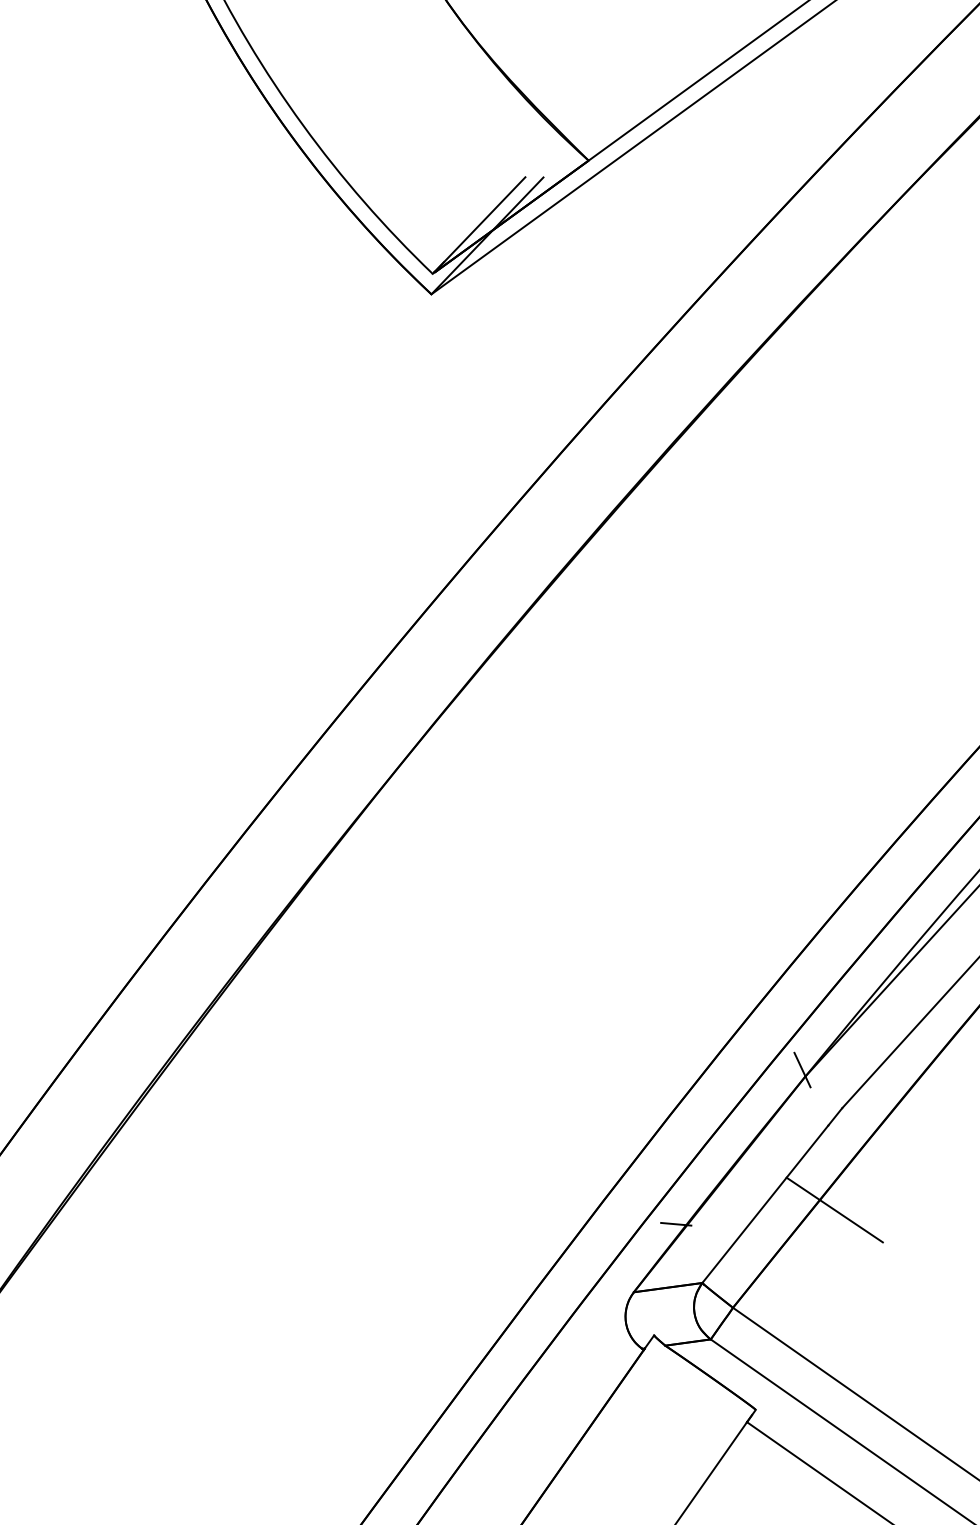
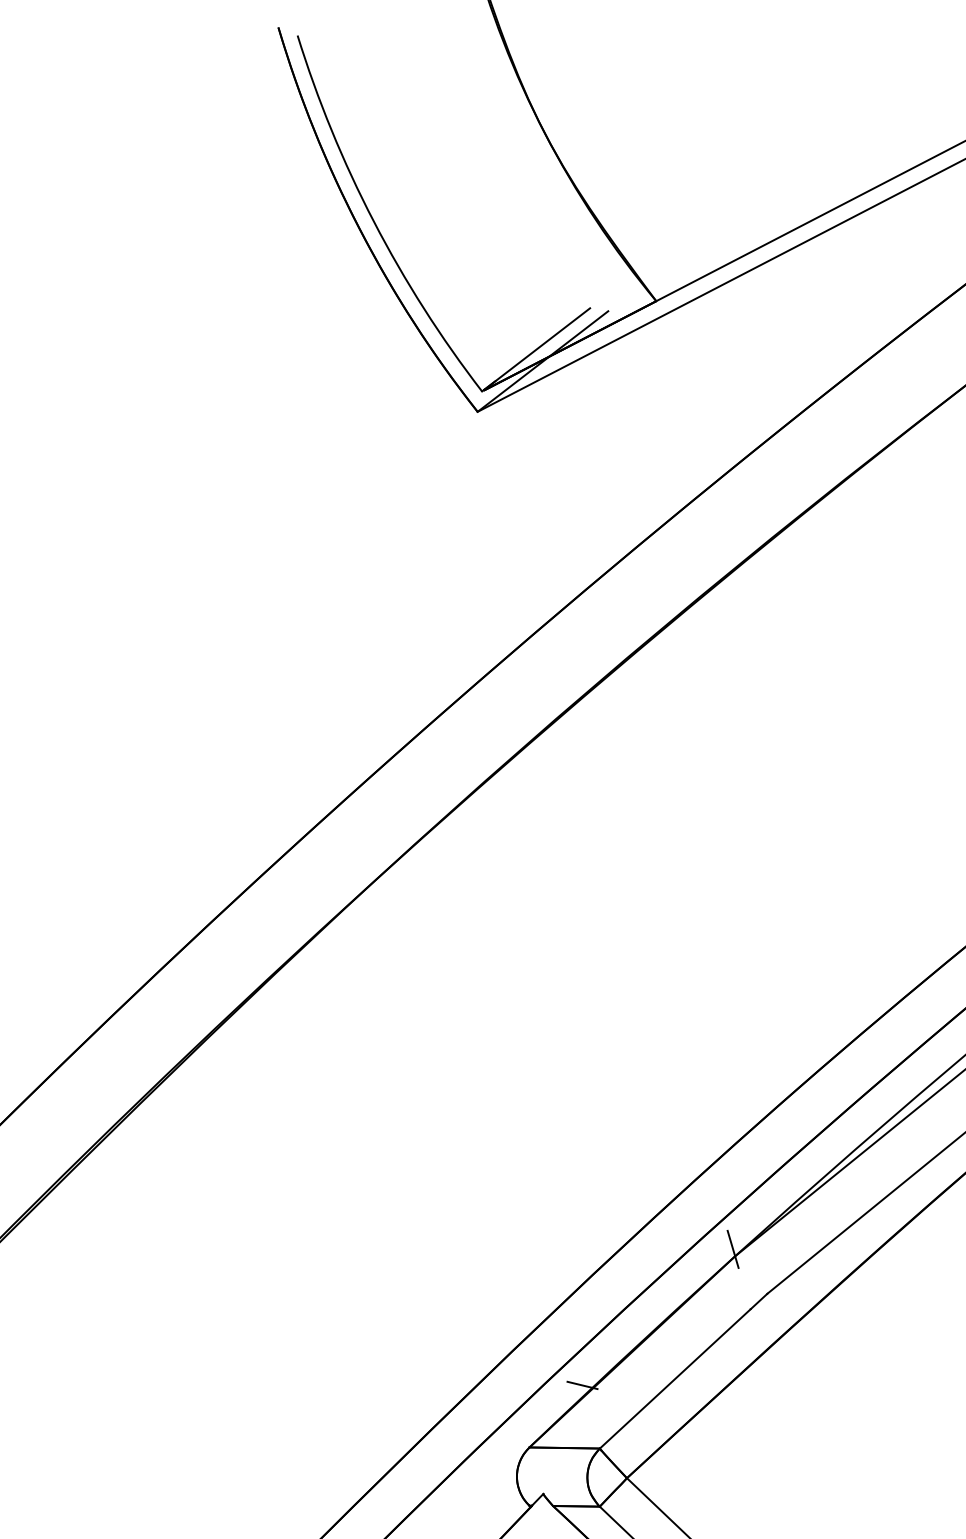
line: (834, 1209) -> (744, 1394), removed

